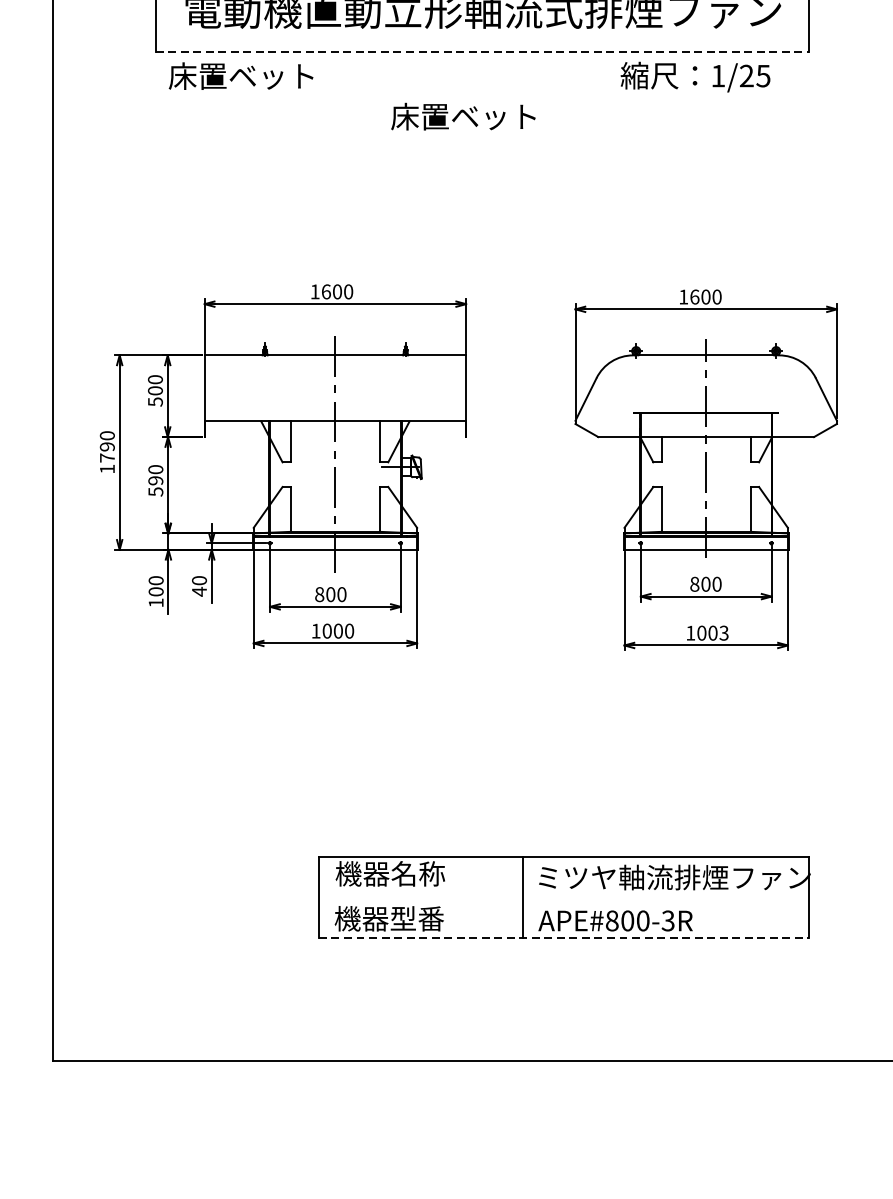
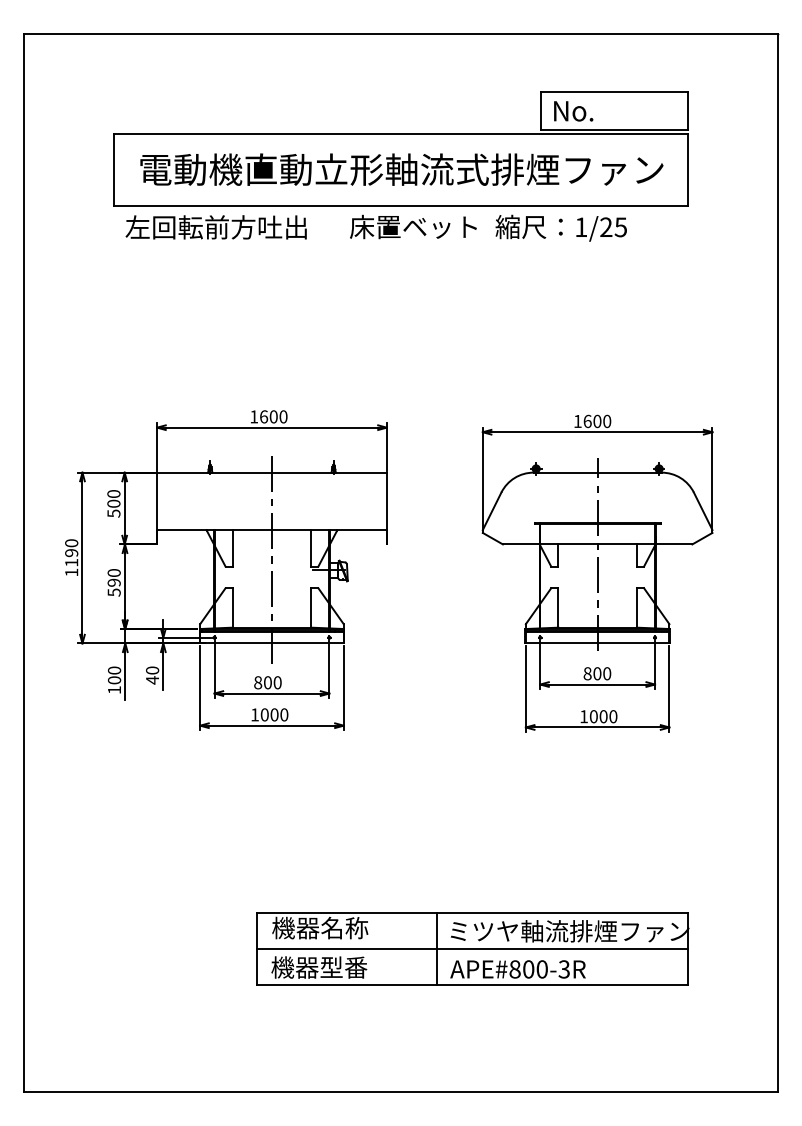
line: (482, 52) -> (401, 206), dashed -> solid
text: (271, 76) -> (215, 227), 床置ベット -> 左回転前方吐出
text: (694, 76) -> (560, 227), moved
text: (463, 116) -> (413, 226), moved
text: (107, 457) -> (71, 562), 1790 -> 1190
text: (724, 632) -> (613, 716), 1003 -> 1000
line: (563, 897) -> (472, 948), added
line: (564, 938) -> (473, 984), dashed -> solid

